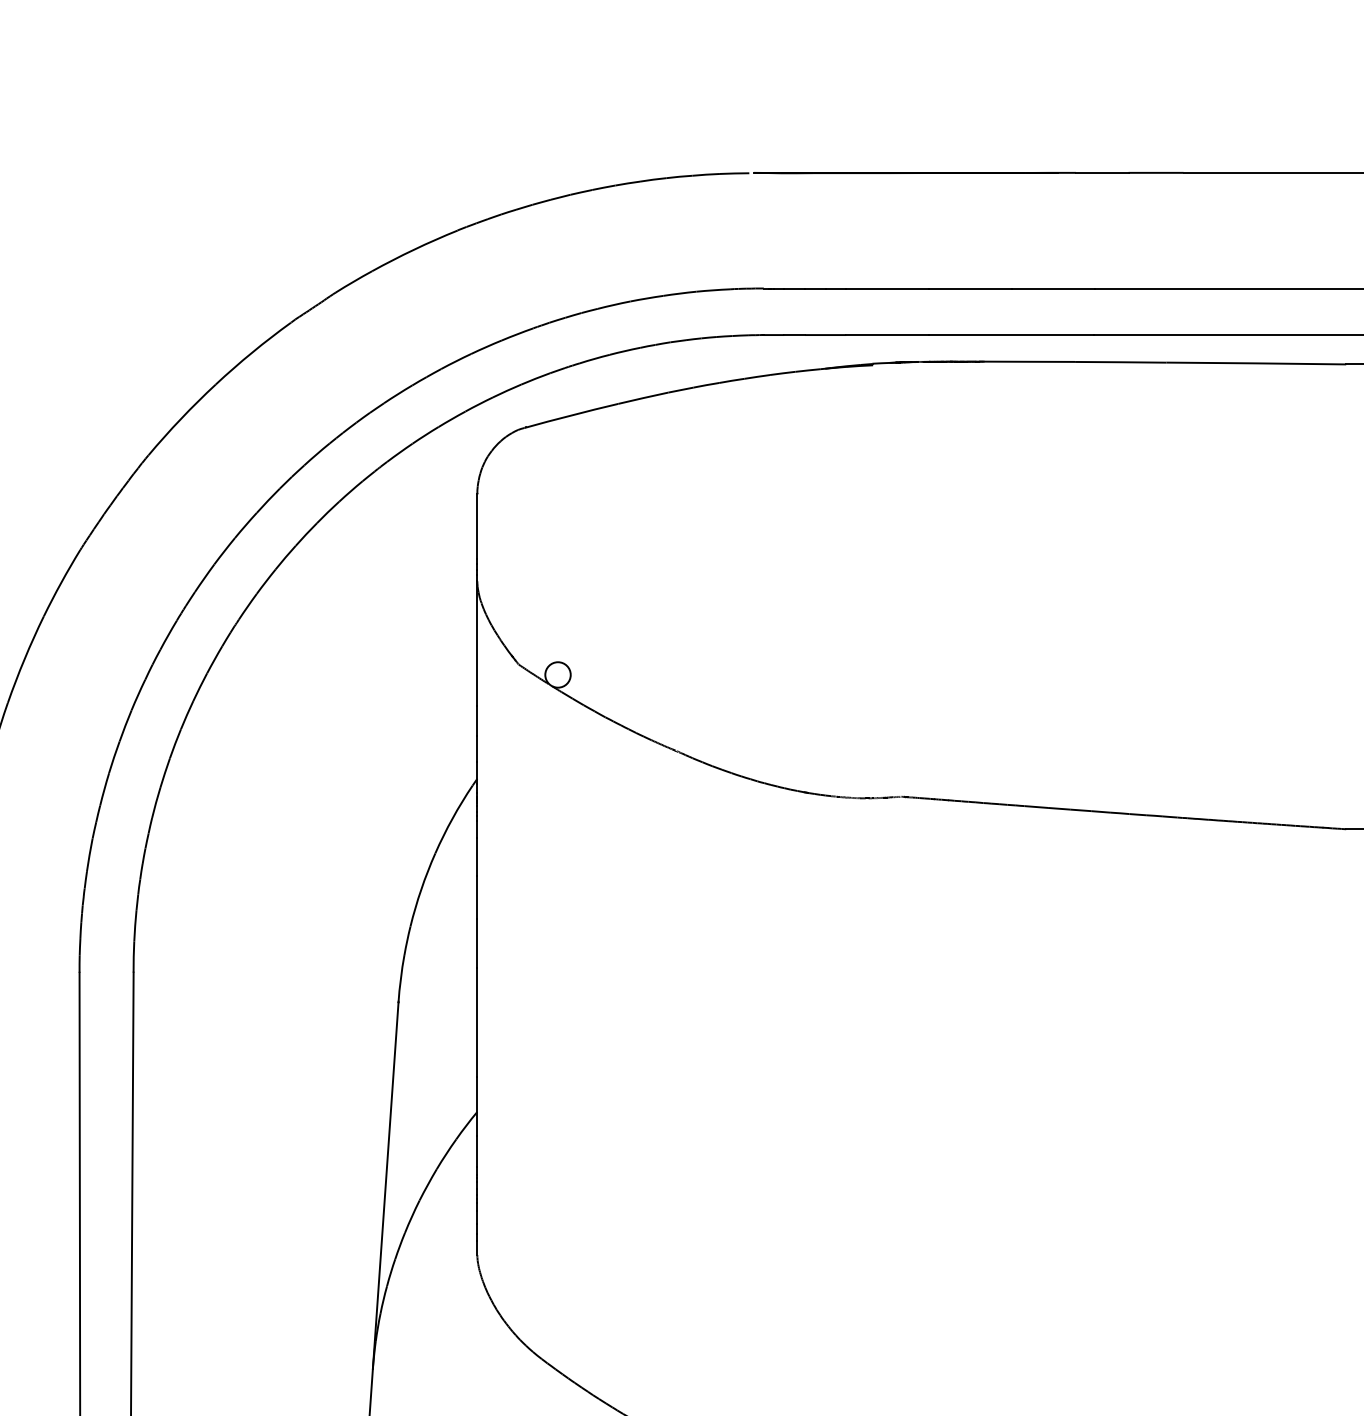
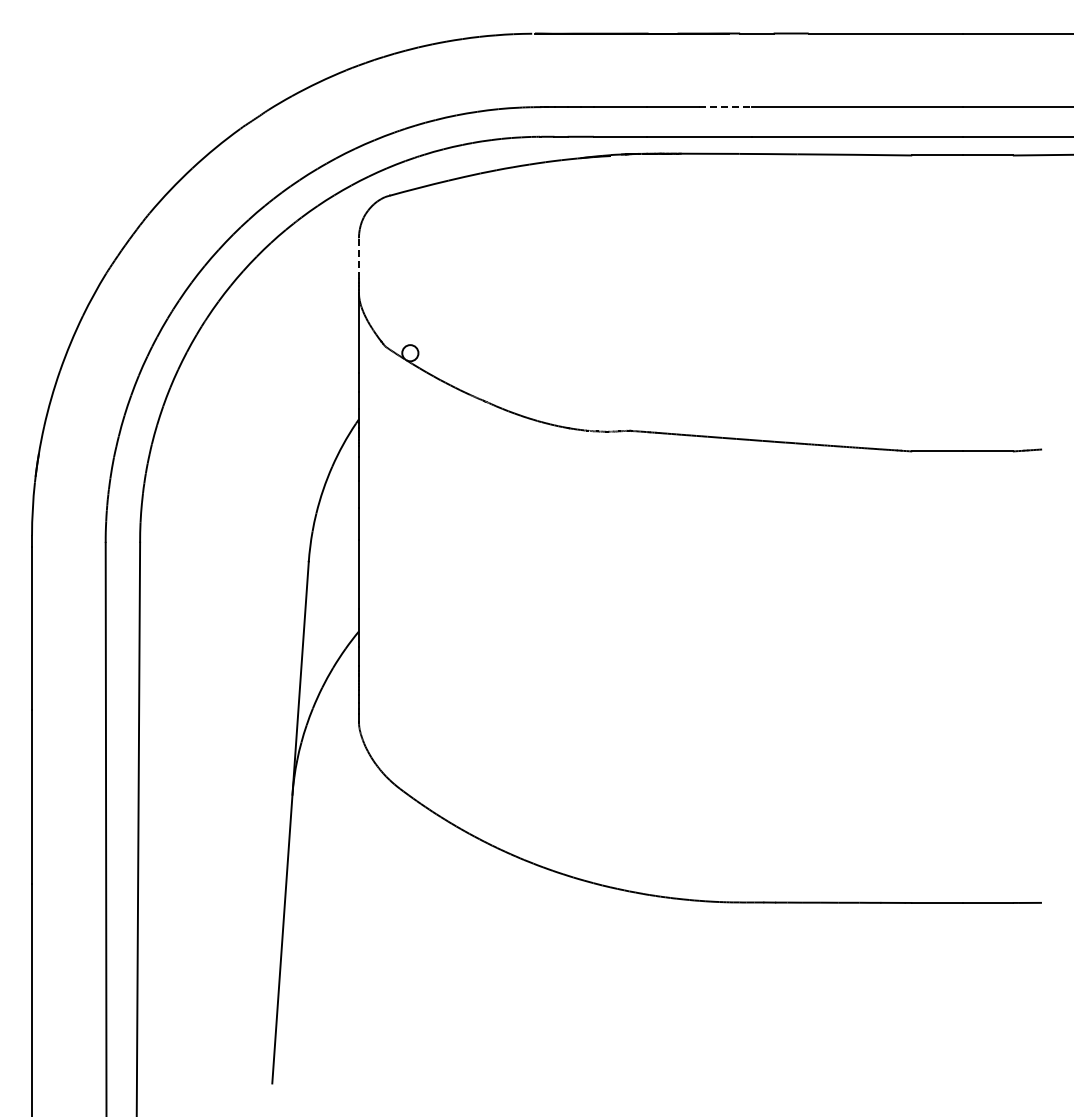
line: (1054, 289) -> (726, 107), solid -> dashed
line: (476, 526) -> (358, 258), solid -> dashed

